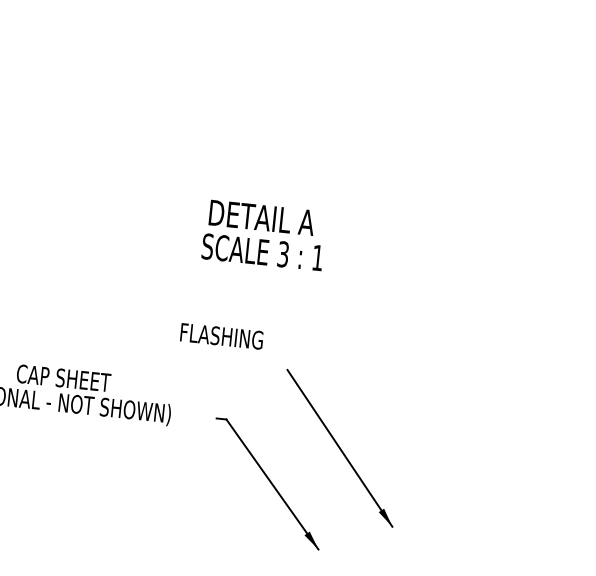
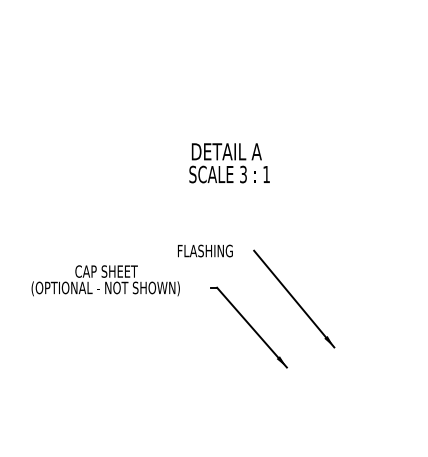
text: (222, 335) -> (205, 250), moved

